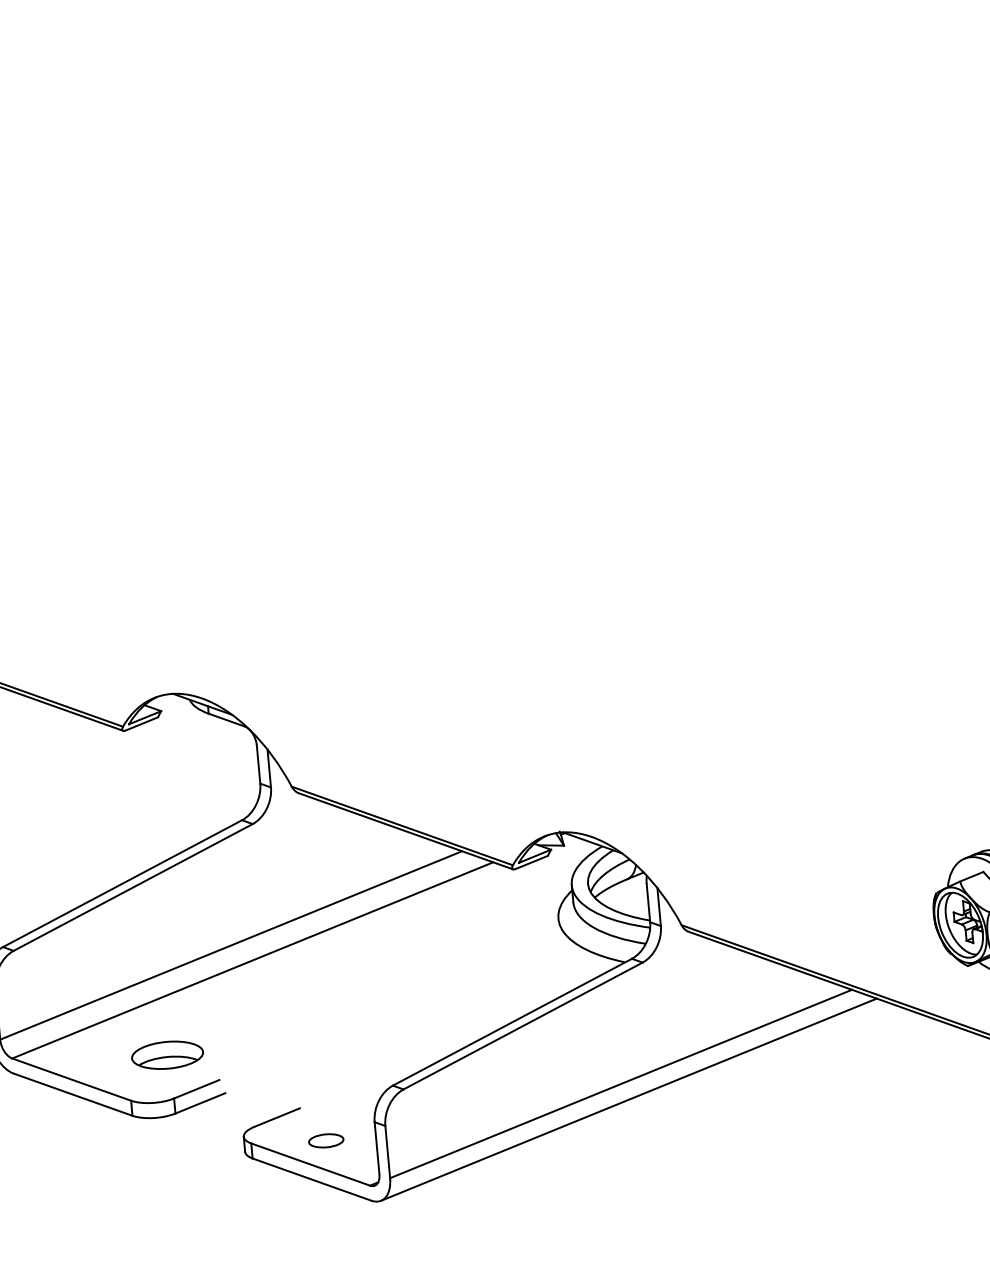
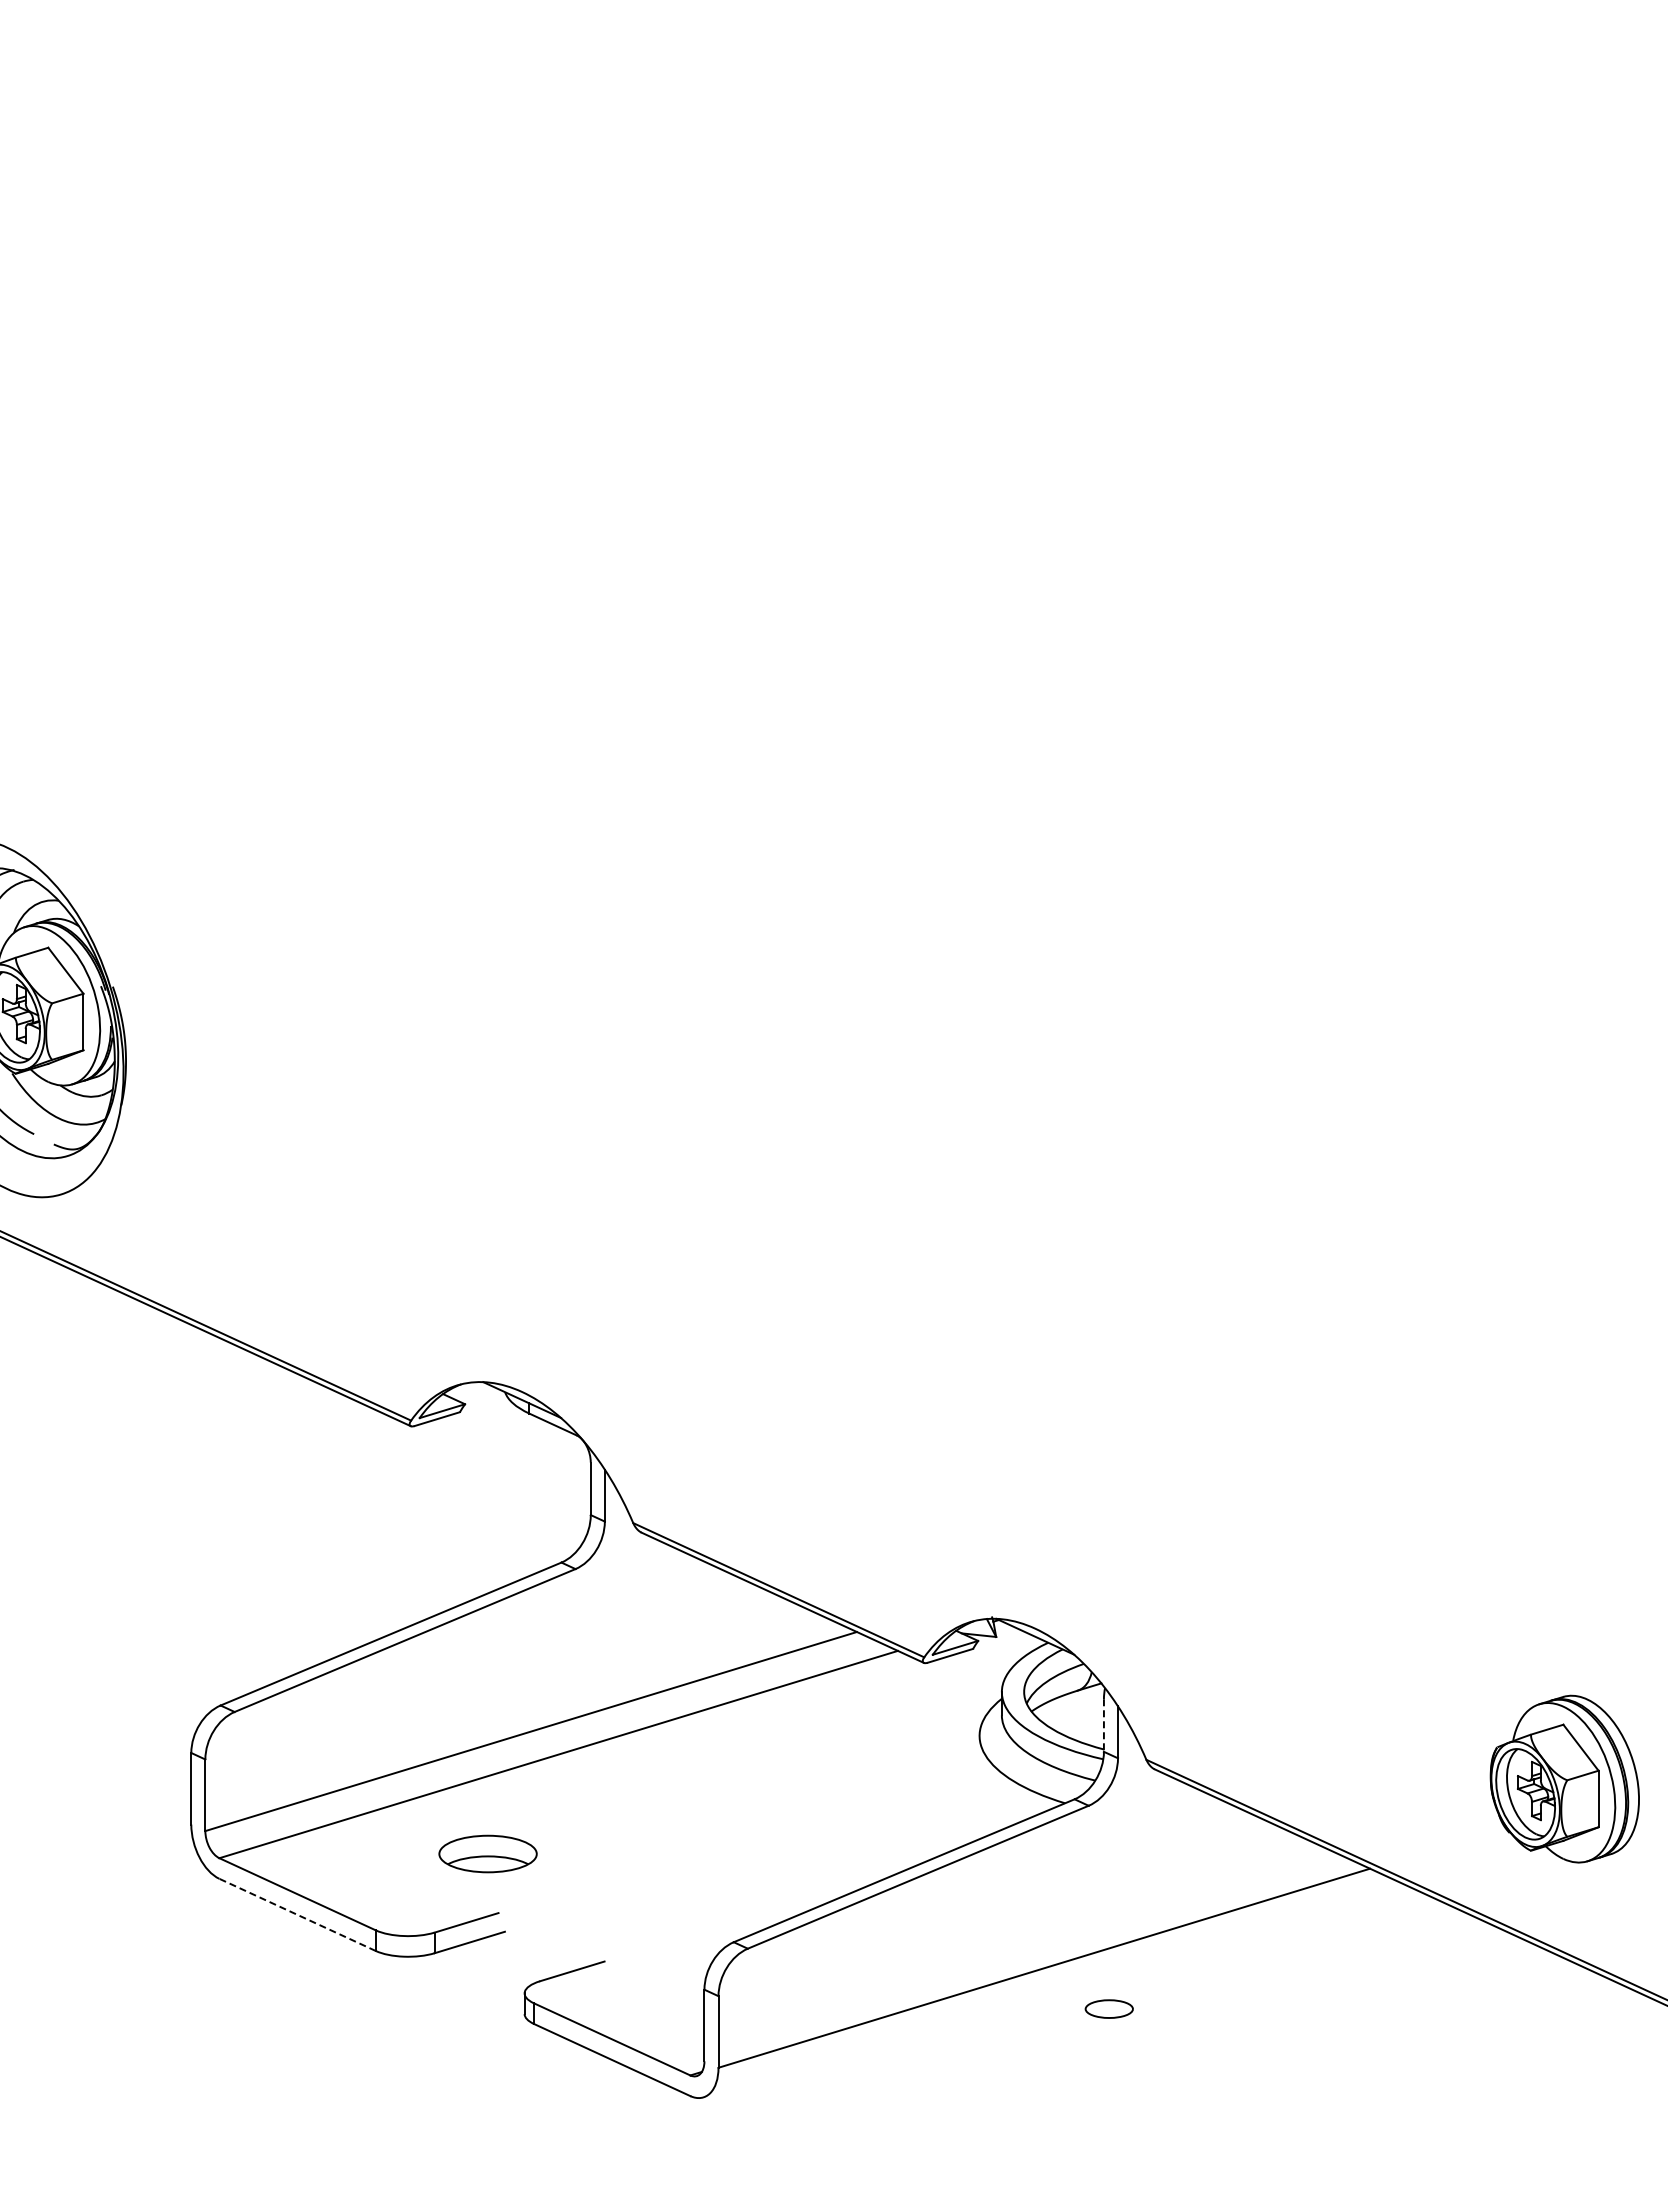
line: (648, 903) -> (1103, 1726), solid -> dashed
part: (167, 1054) -> (487, 1853), moved
line: (72, 1094) -> (297, 1914), solid -> dashed
line: (628, 1099) -> (1052, 1990), removed
part: (325, 1140) -> (1108, 2008), moved

